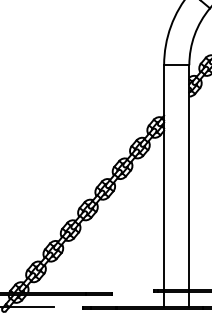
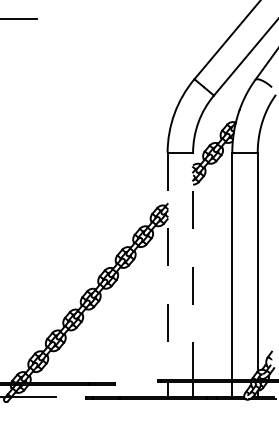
line: (164, 177) -> (167, 266), solid -> dashed
line: (189, 177) -> (193, 266), solid -> dashed

